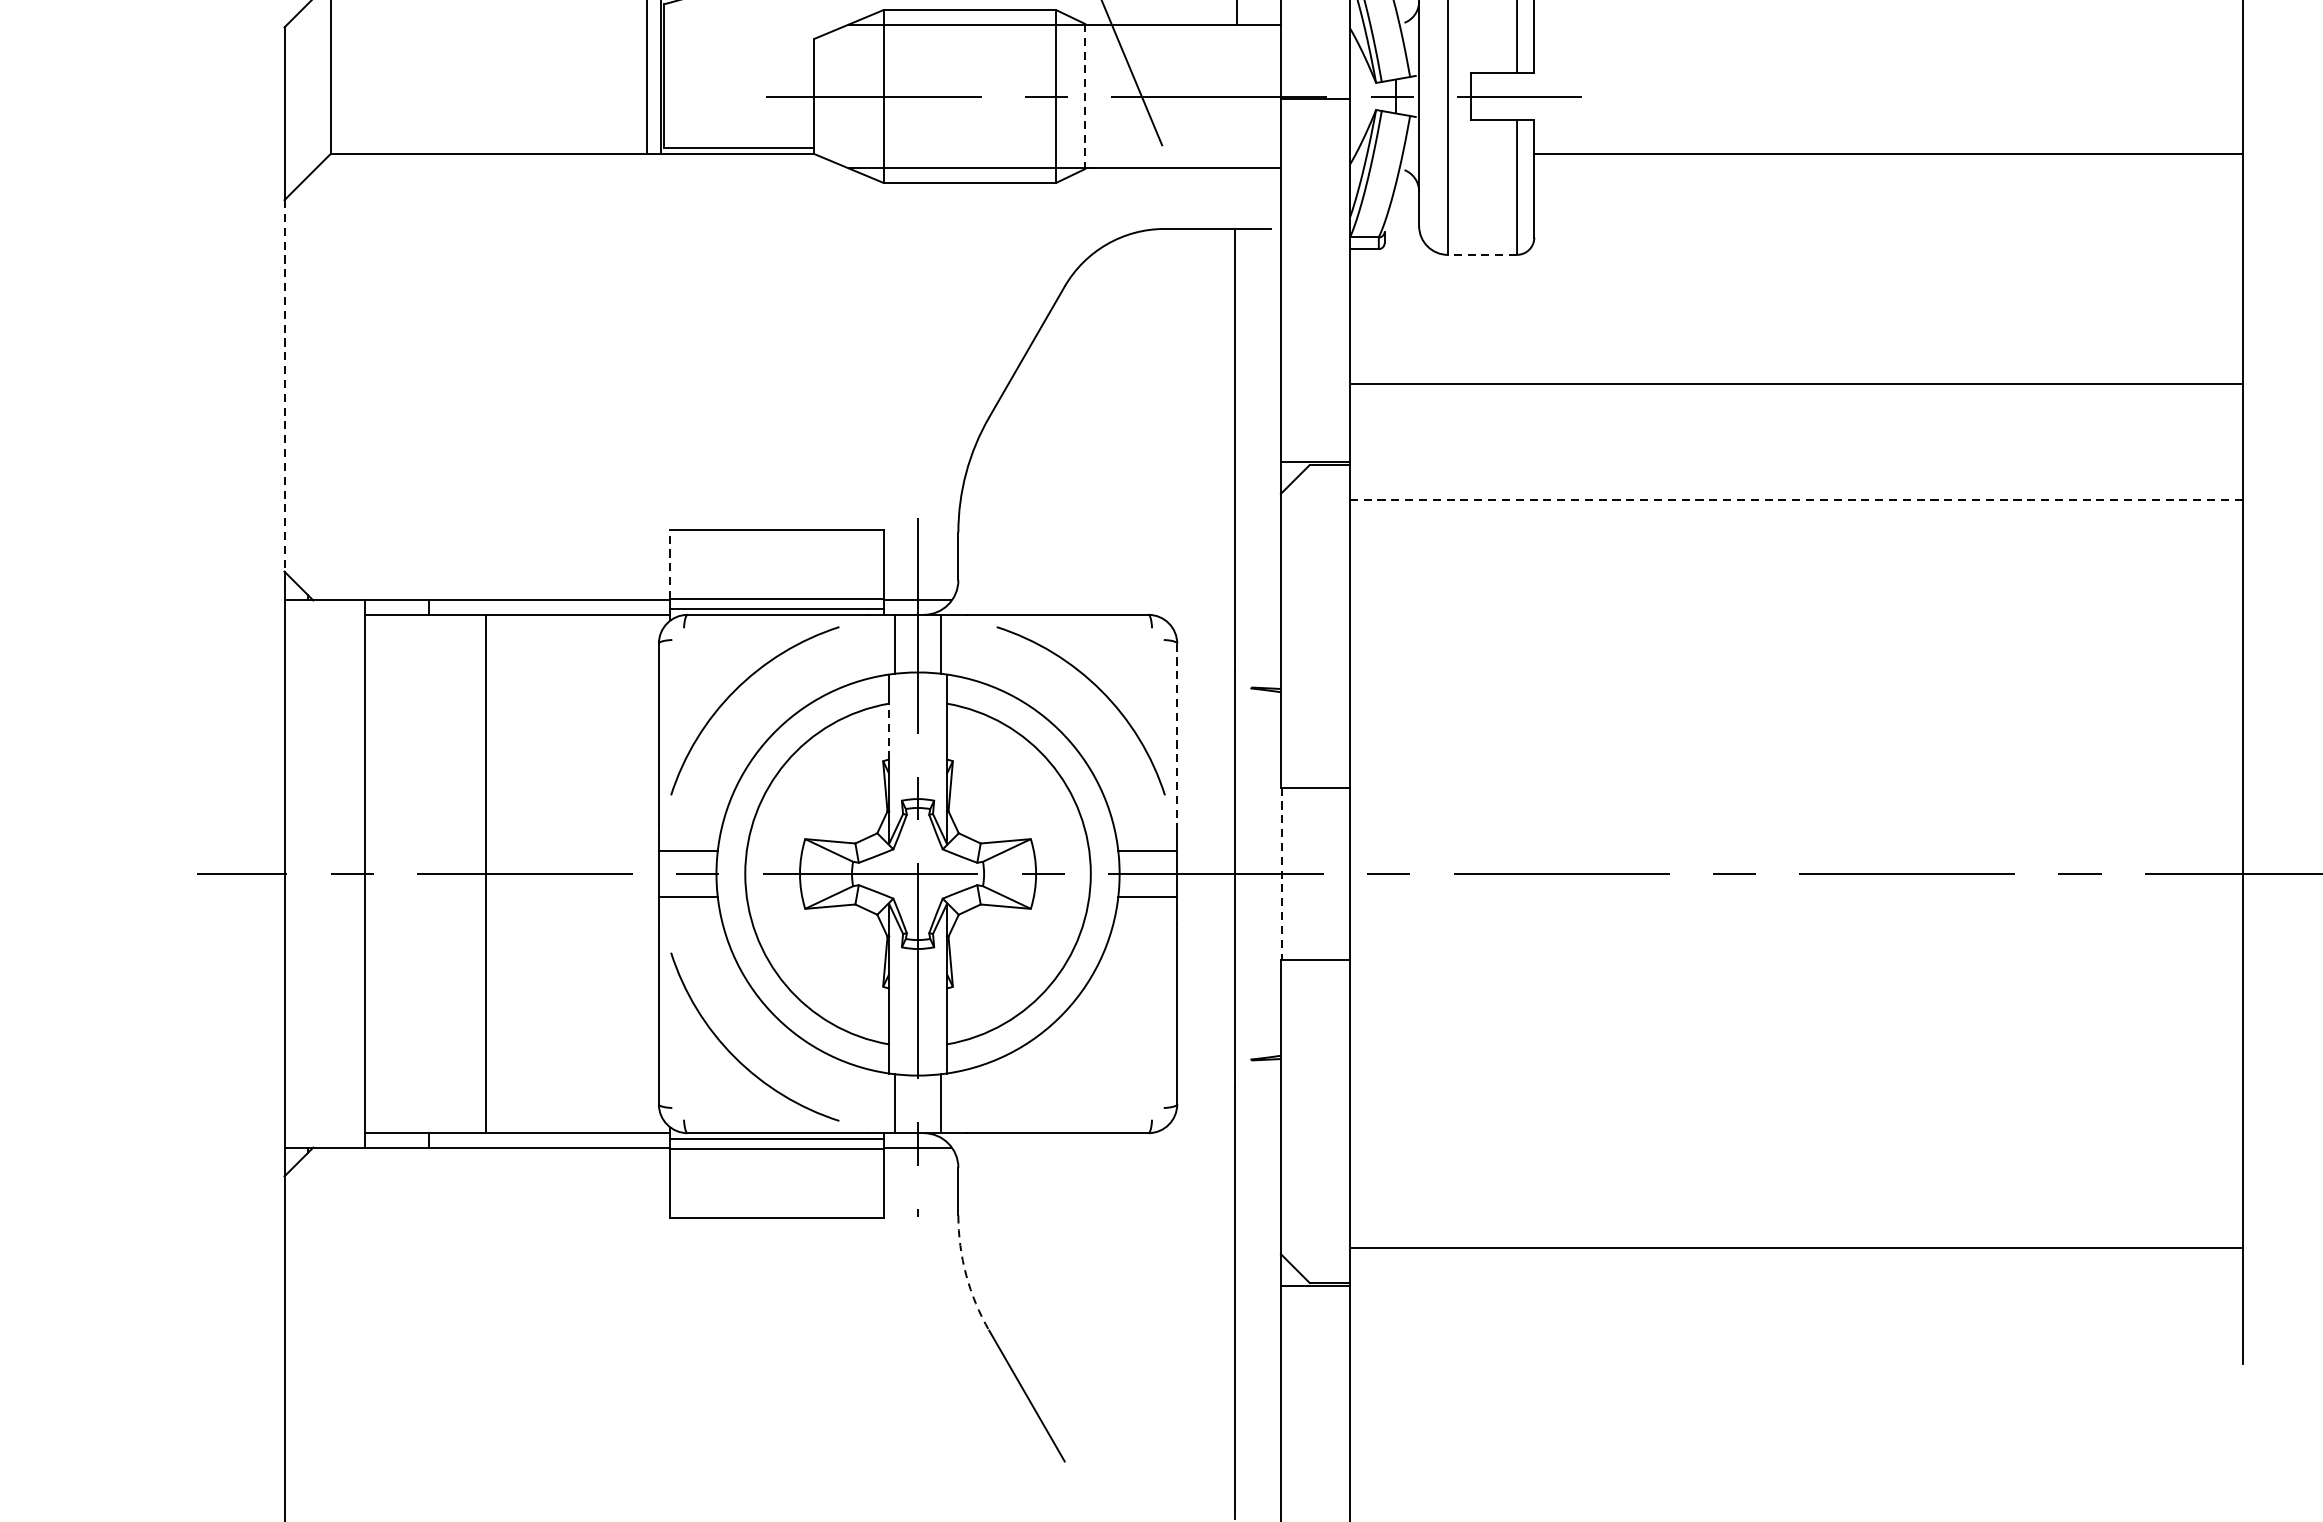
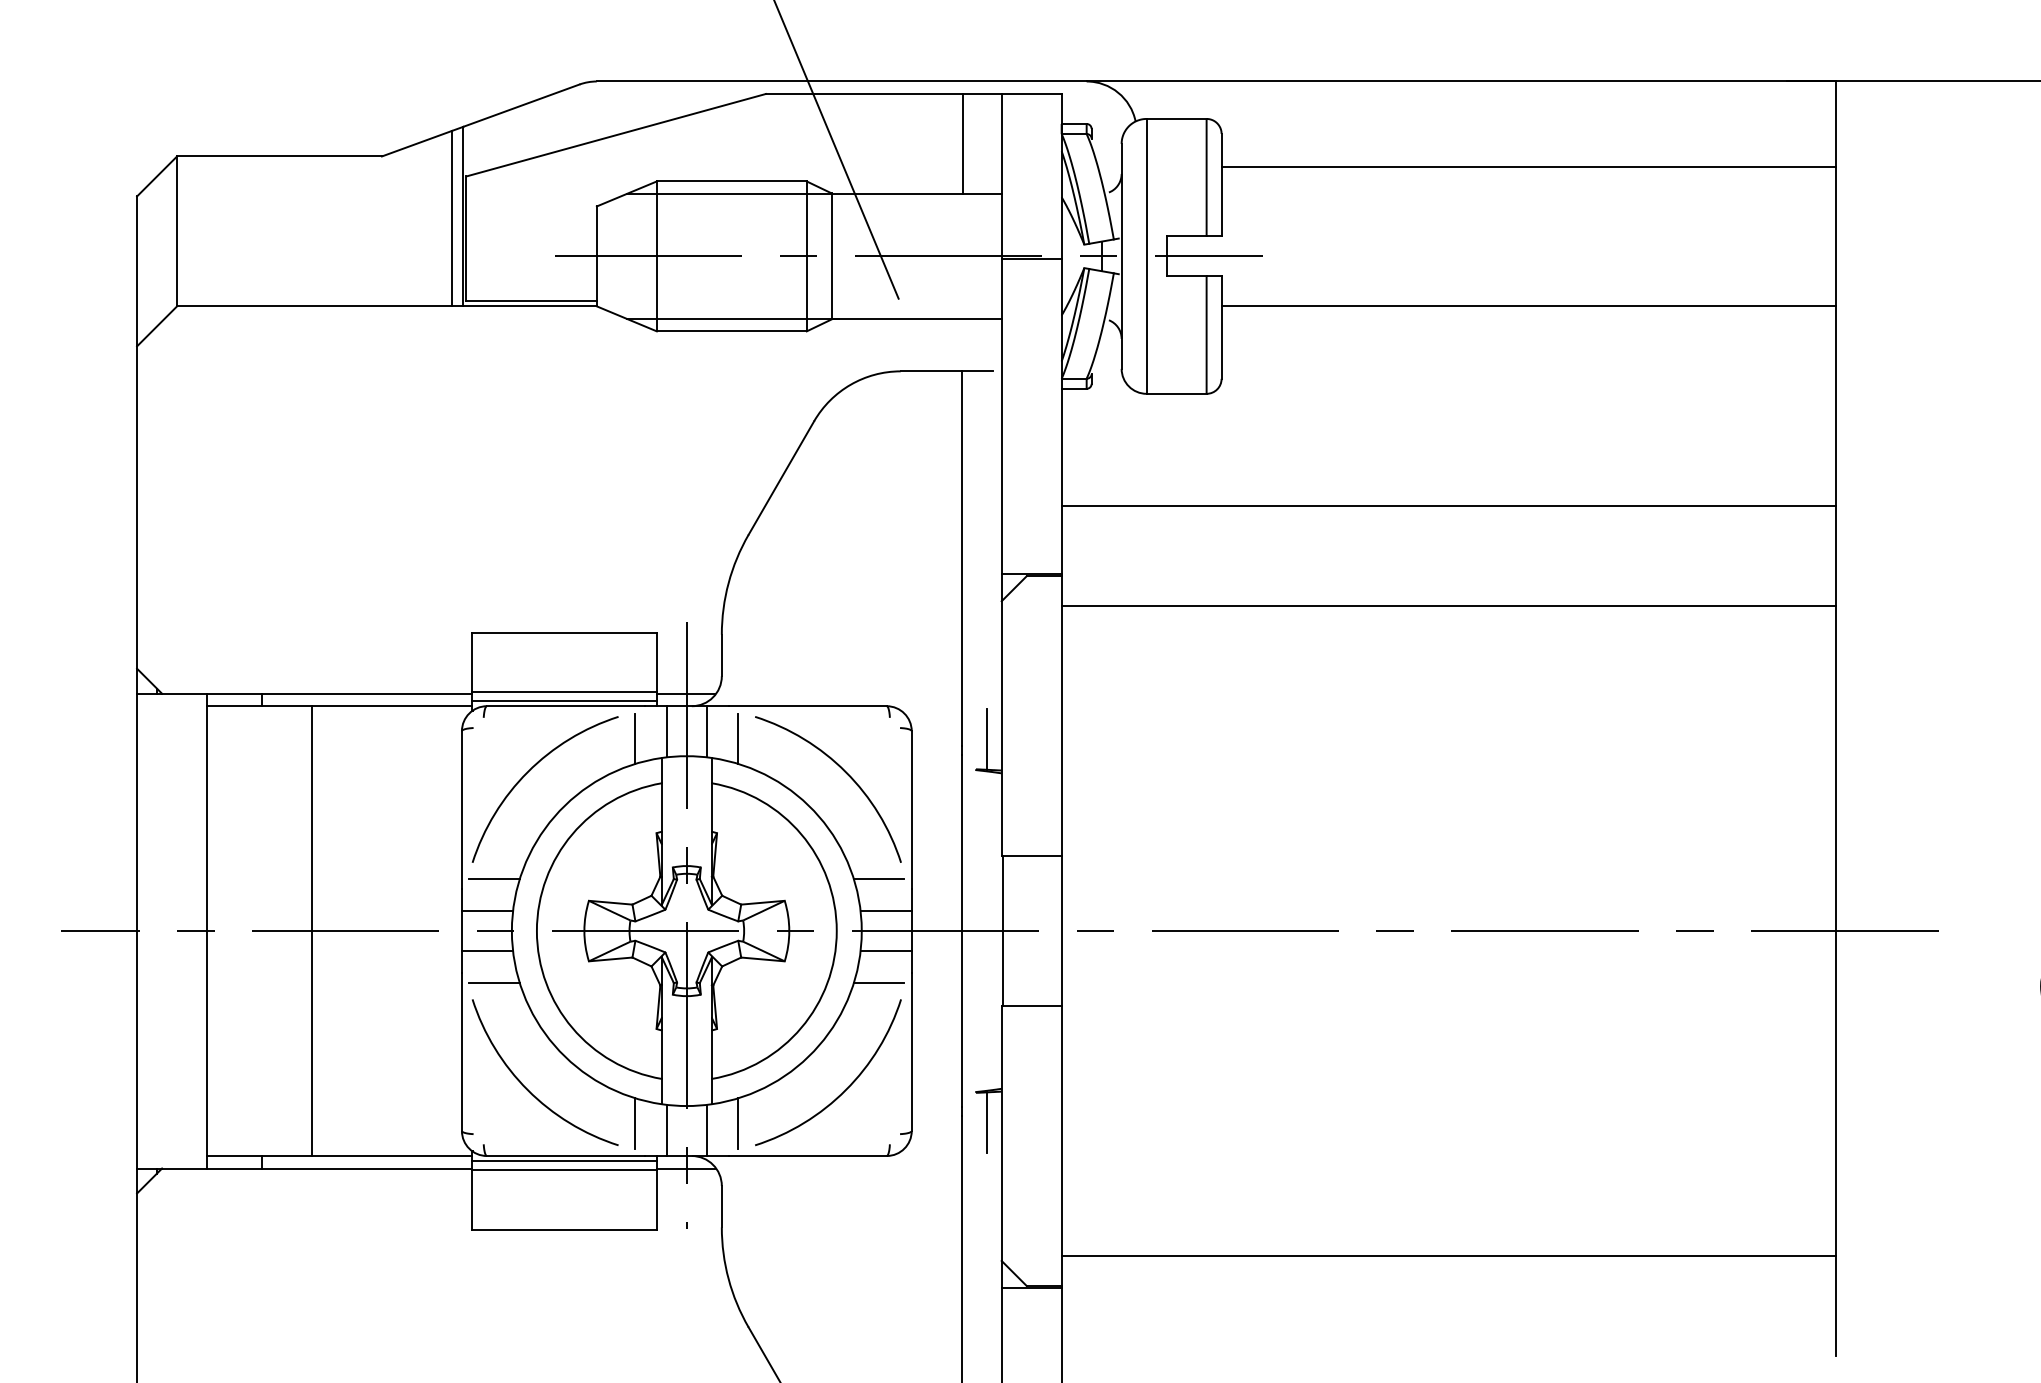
line: (1084, 96) -> (831, 256), dashed -> solid
line: (1482, 254) -> (1176, 393), dashed -> solid
line: (284, 387) -> (137, 508), dashed -> solid
line: (1795, 499) -> (1448, 606), dashed -> solid
line: (669, 564) -> (471, 662), dashed -> solid
line: (858, 652) -> (635, 738), added
line: (977, 652) -> (738, 738), added
line: (1263, 653) -> (986, 739), added
line: (888, 731) -> (661, 807), dashed -> solid
line: (1176, 735) -> (911, 810), dashed -> solid
line: (696, 814) -> (494, 879), added
line: (1138, 814) -> (878, 879), added
line: (1281, 874) -> (1002, 931), dashed -> solid
line: (696, 933) -> (494, 982), added
line: (1138, 933) -> (878, 982), added
arc: (1100, 1056) -> (845, 1089), added
line: (1263, 1094) -> (986, 1122), added
line: (858, 1095) -> (635, 1123), added
line: (977, 1095) -> (738, 1123), added
arc: (966, 1275) -> (728, 1279), dashed -> solid

